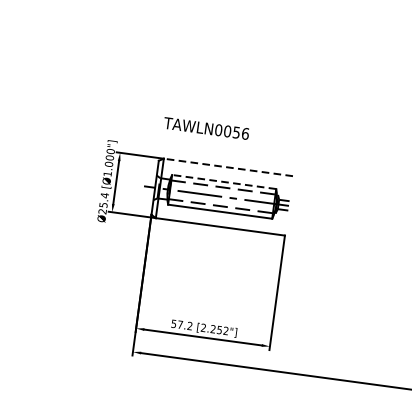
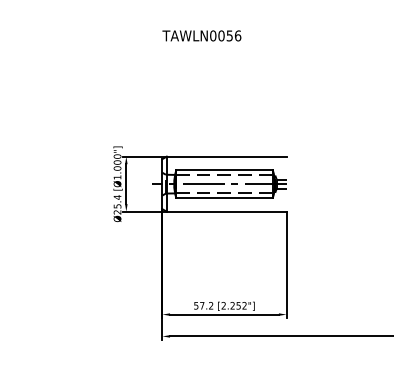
text: (206, 128) -> (201, 35), moved
line: (228, 167) -> (226, 156), dashed -> solid
line: (224, 182) -> (224, 170), dashed -> solid

